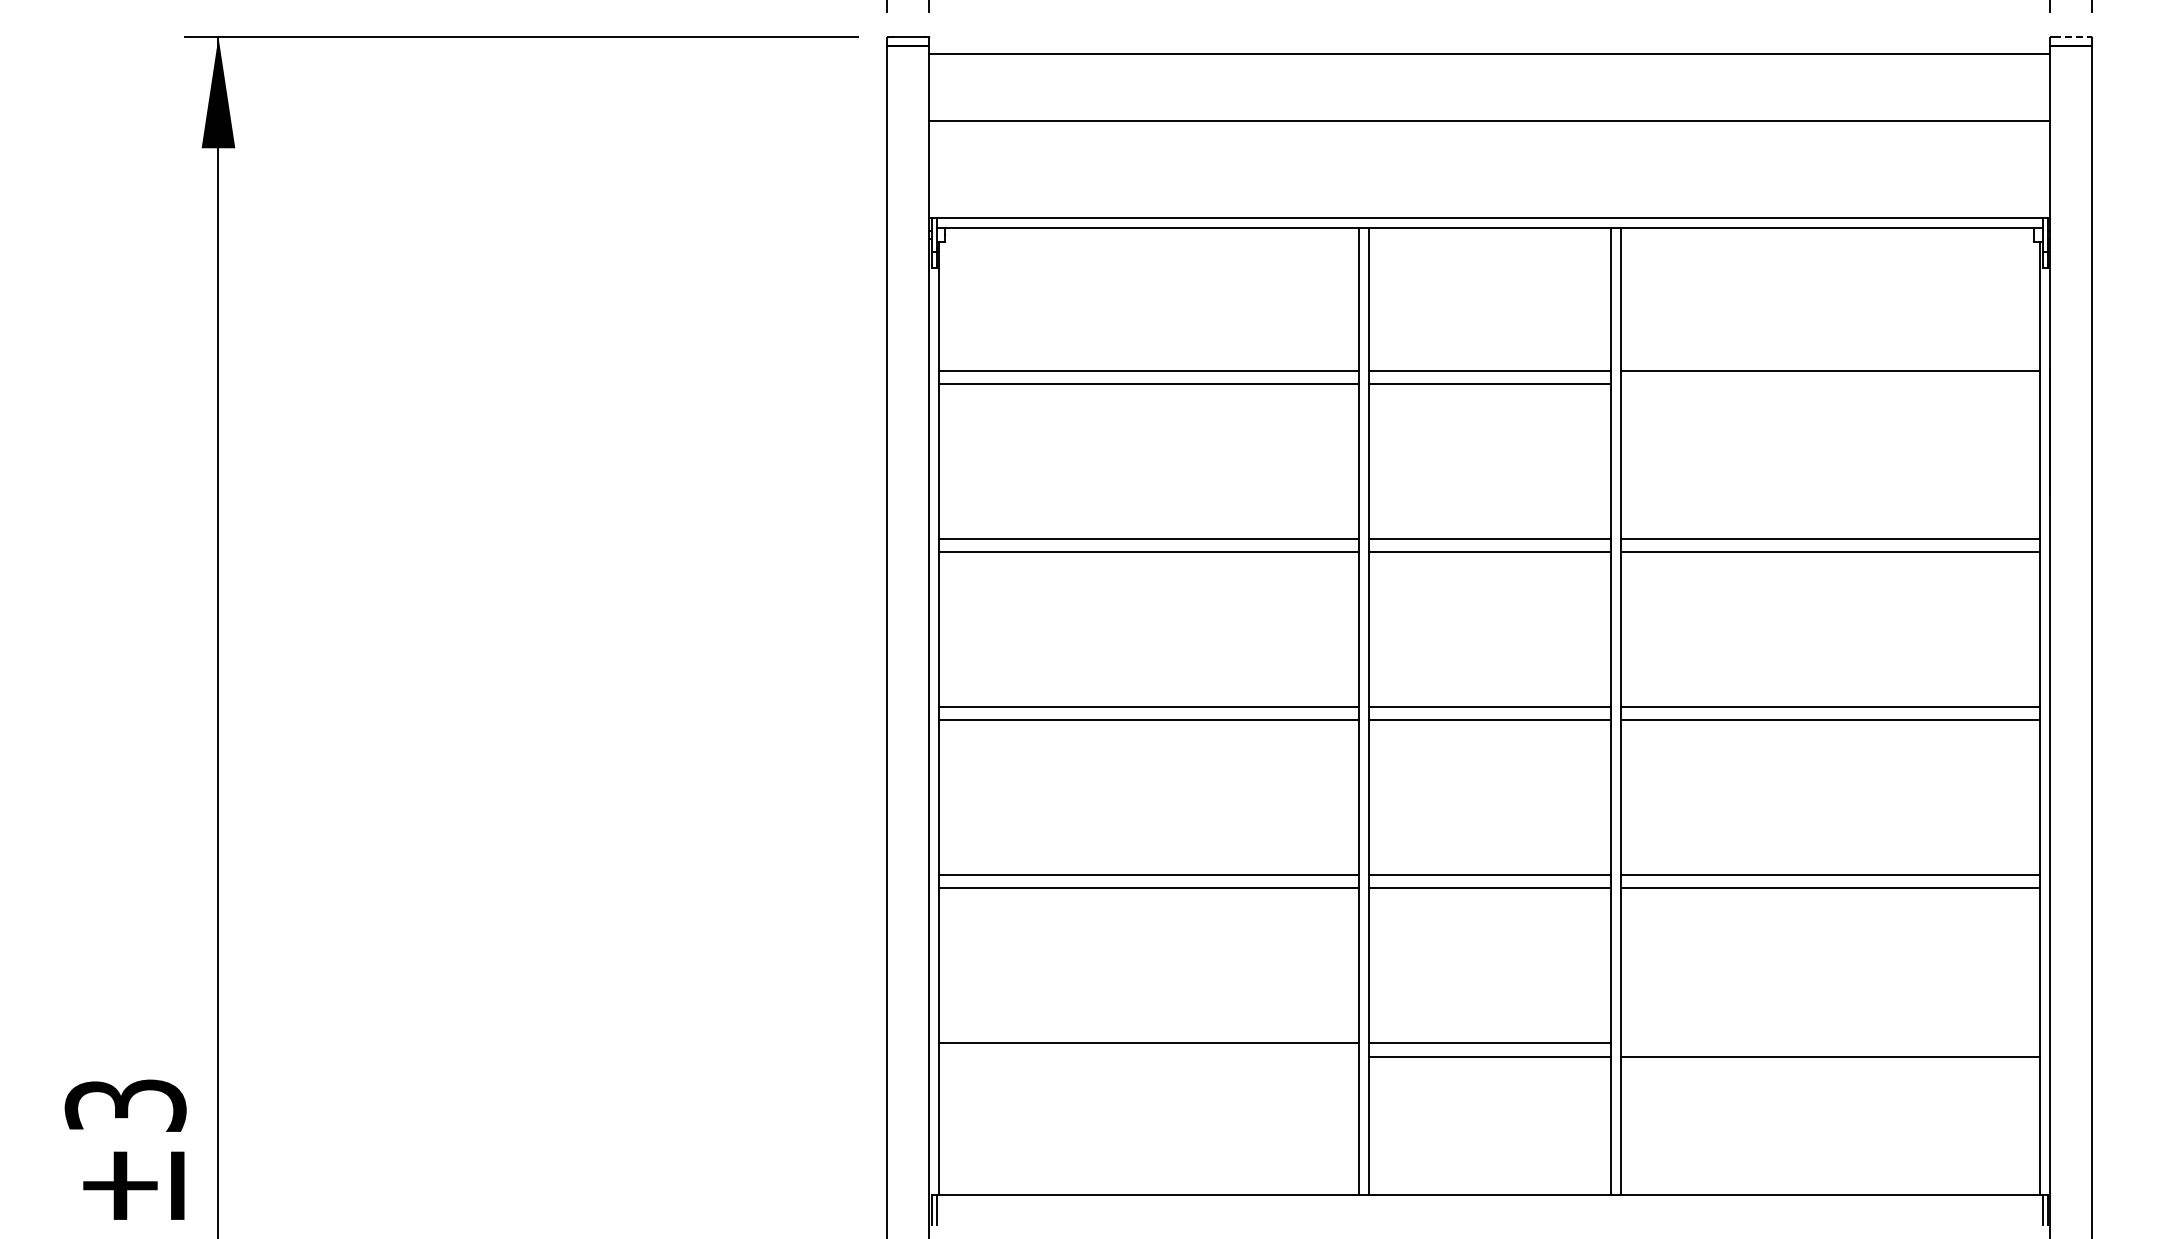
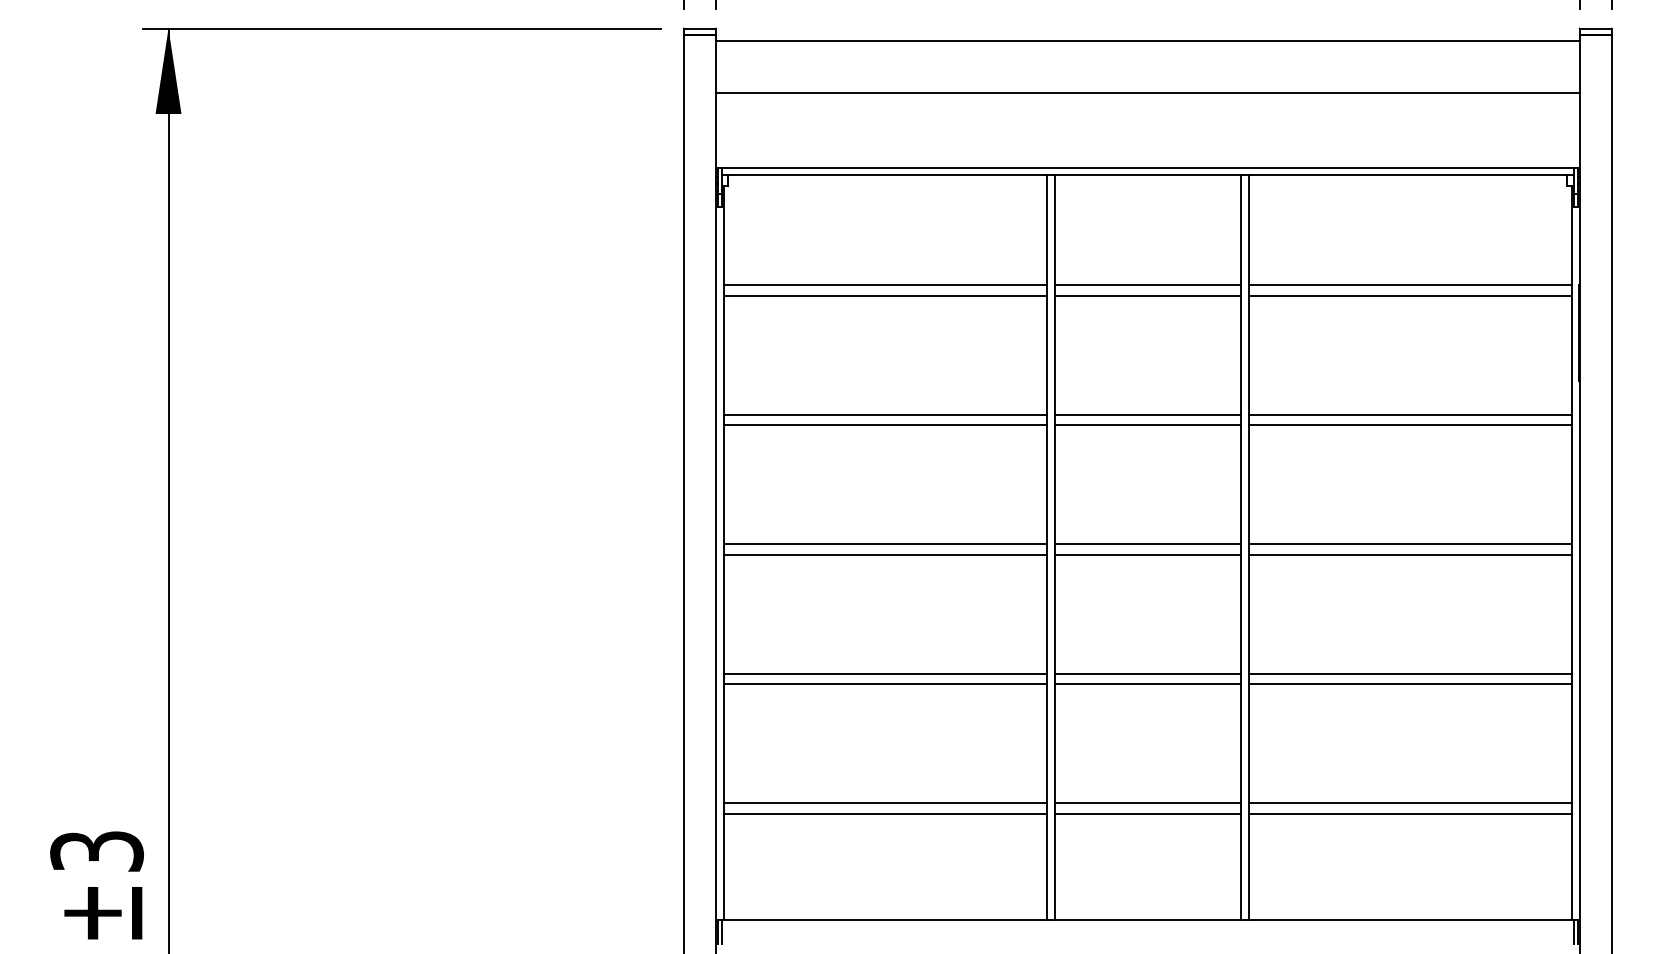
line: (2071, 37) -> (1595, 28), dashed -> solid
line: (1830, 384) -> (1410, 295), added
line: (1830, 1043) -> (1410, 803), added
line: (1148, 1056) -> (884, 813), added

